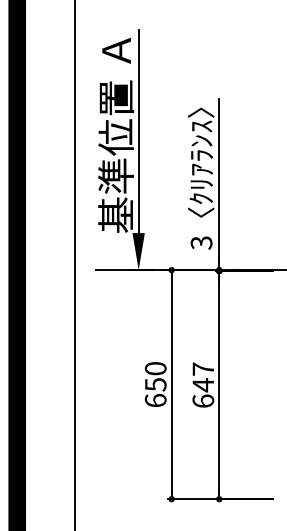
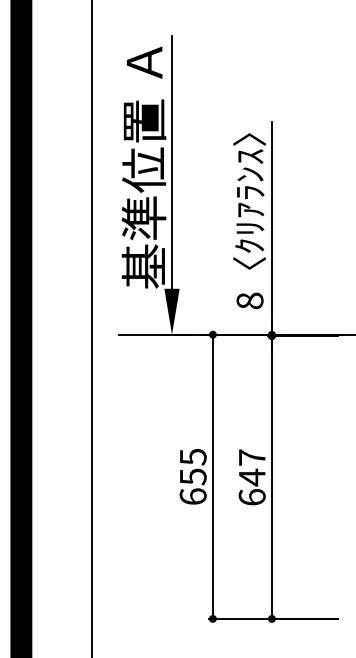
text: (201, 242) -> (249, 300), 3 -> 8
text: (155, 368) -> (192, 456), 650 -> 655

